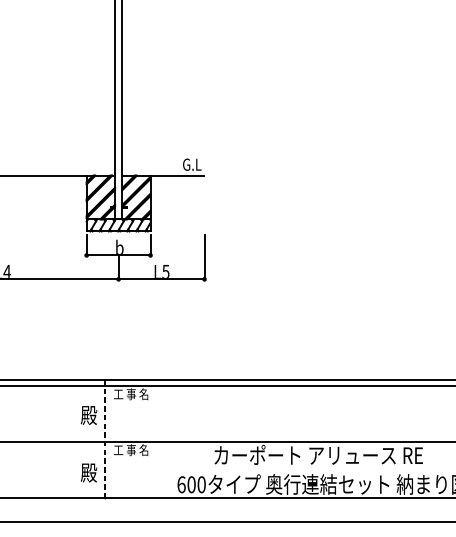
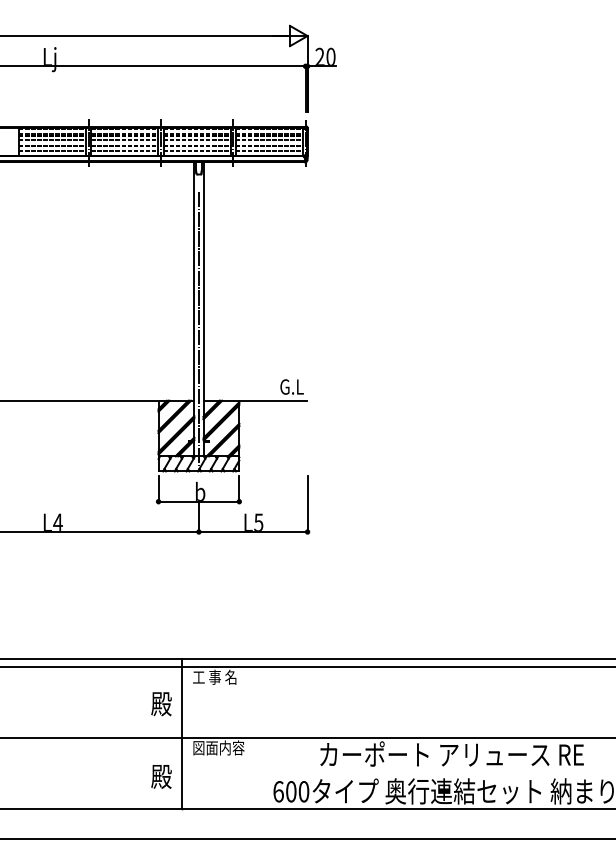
line: (118, 119) -> (198, 329), added
line: (104, 439) -> (181, 734), dashed -> solid
text: (134, 449) -> (218, 747), 工 事 名 -> 図面内容

